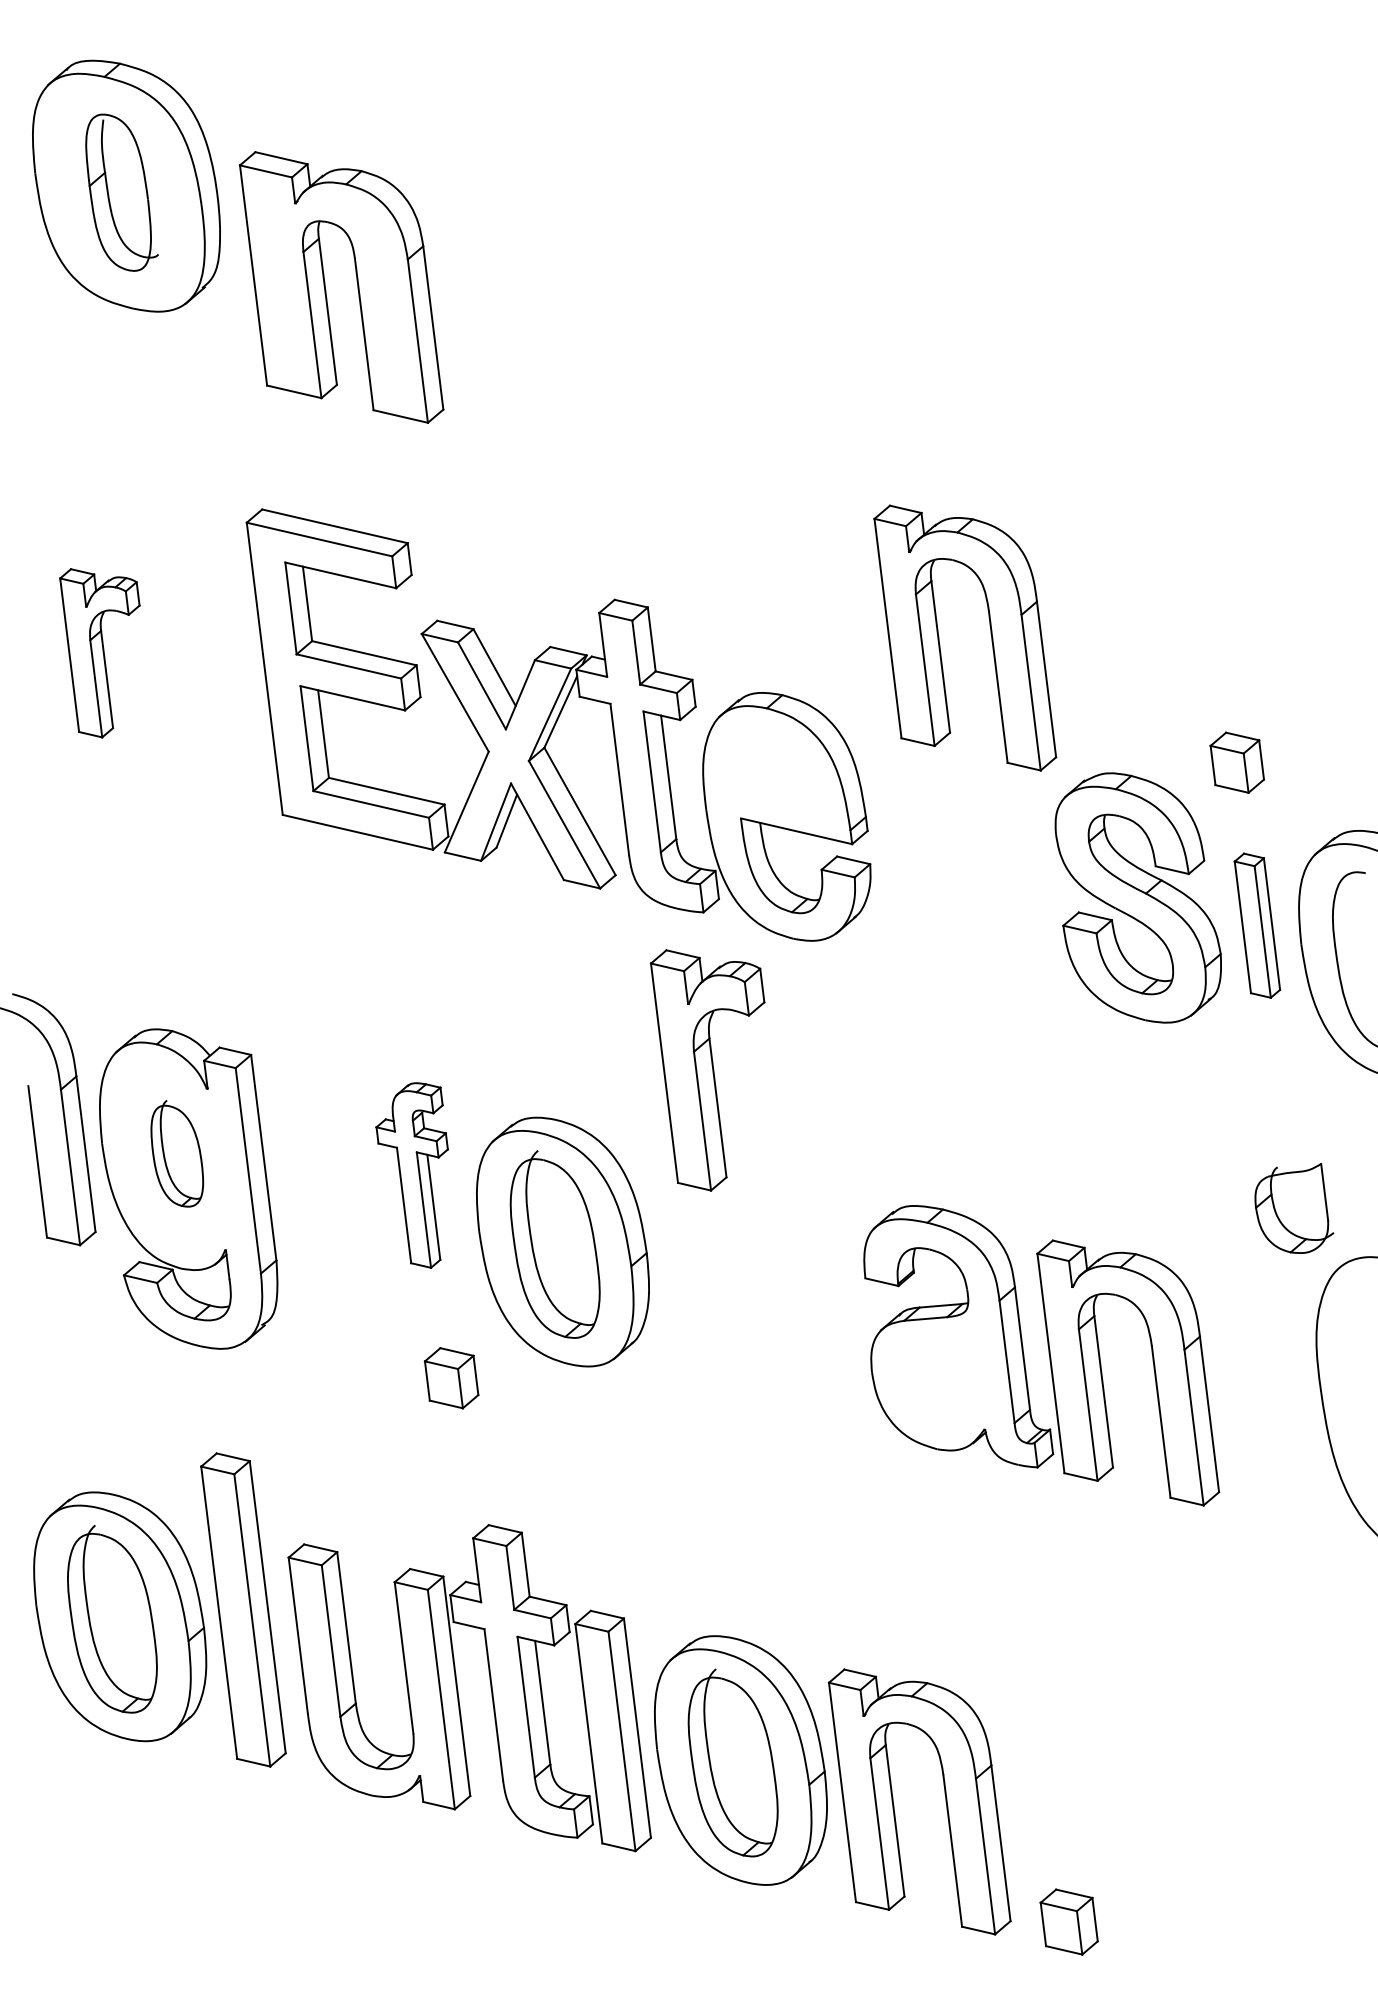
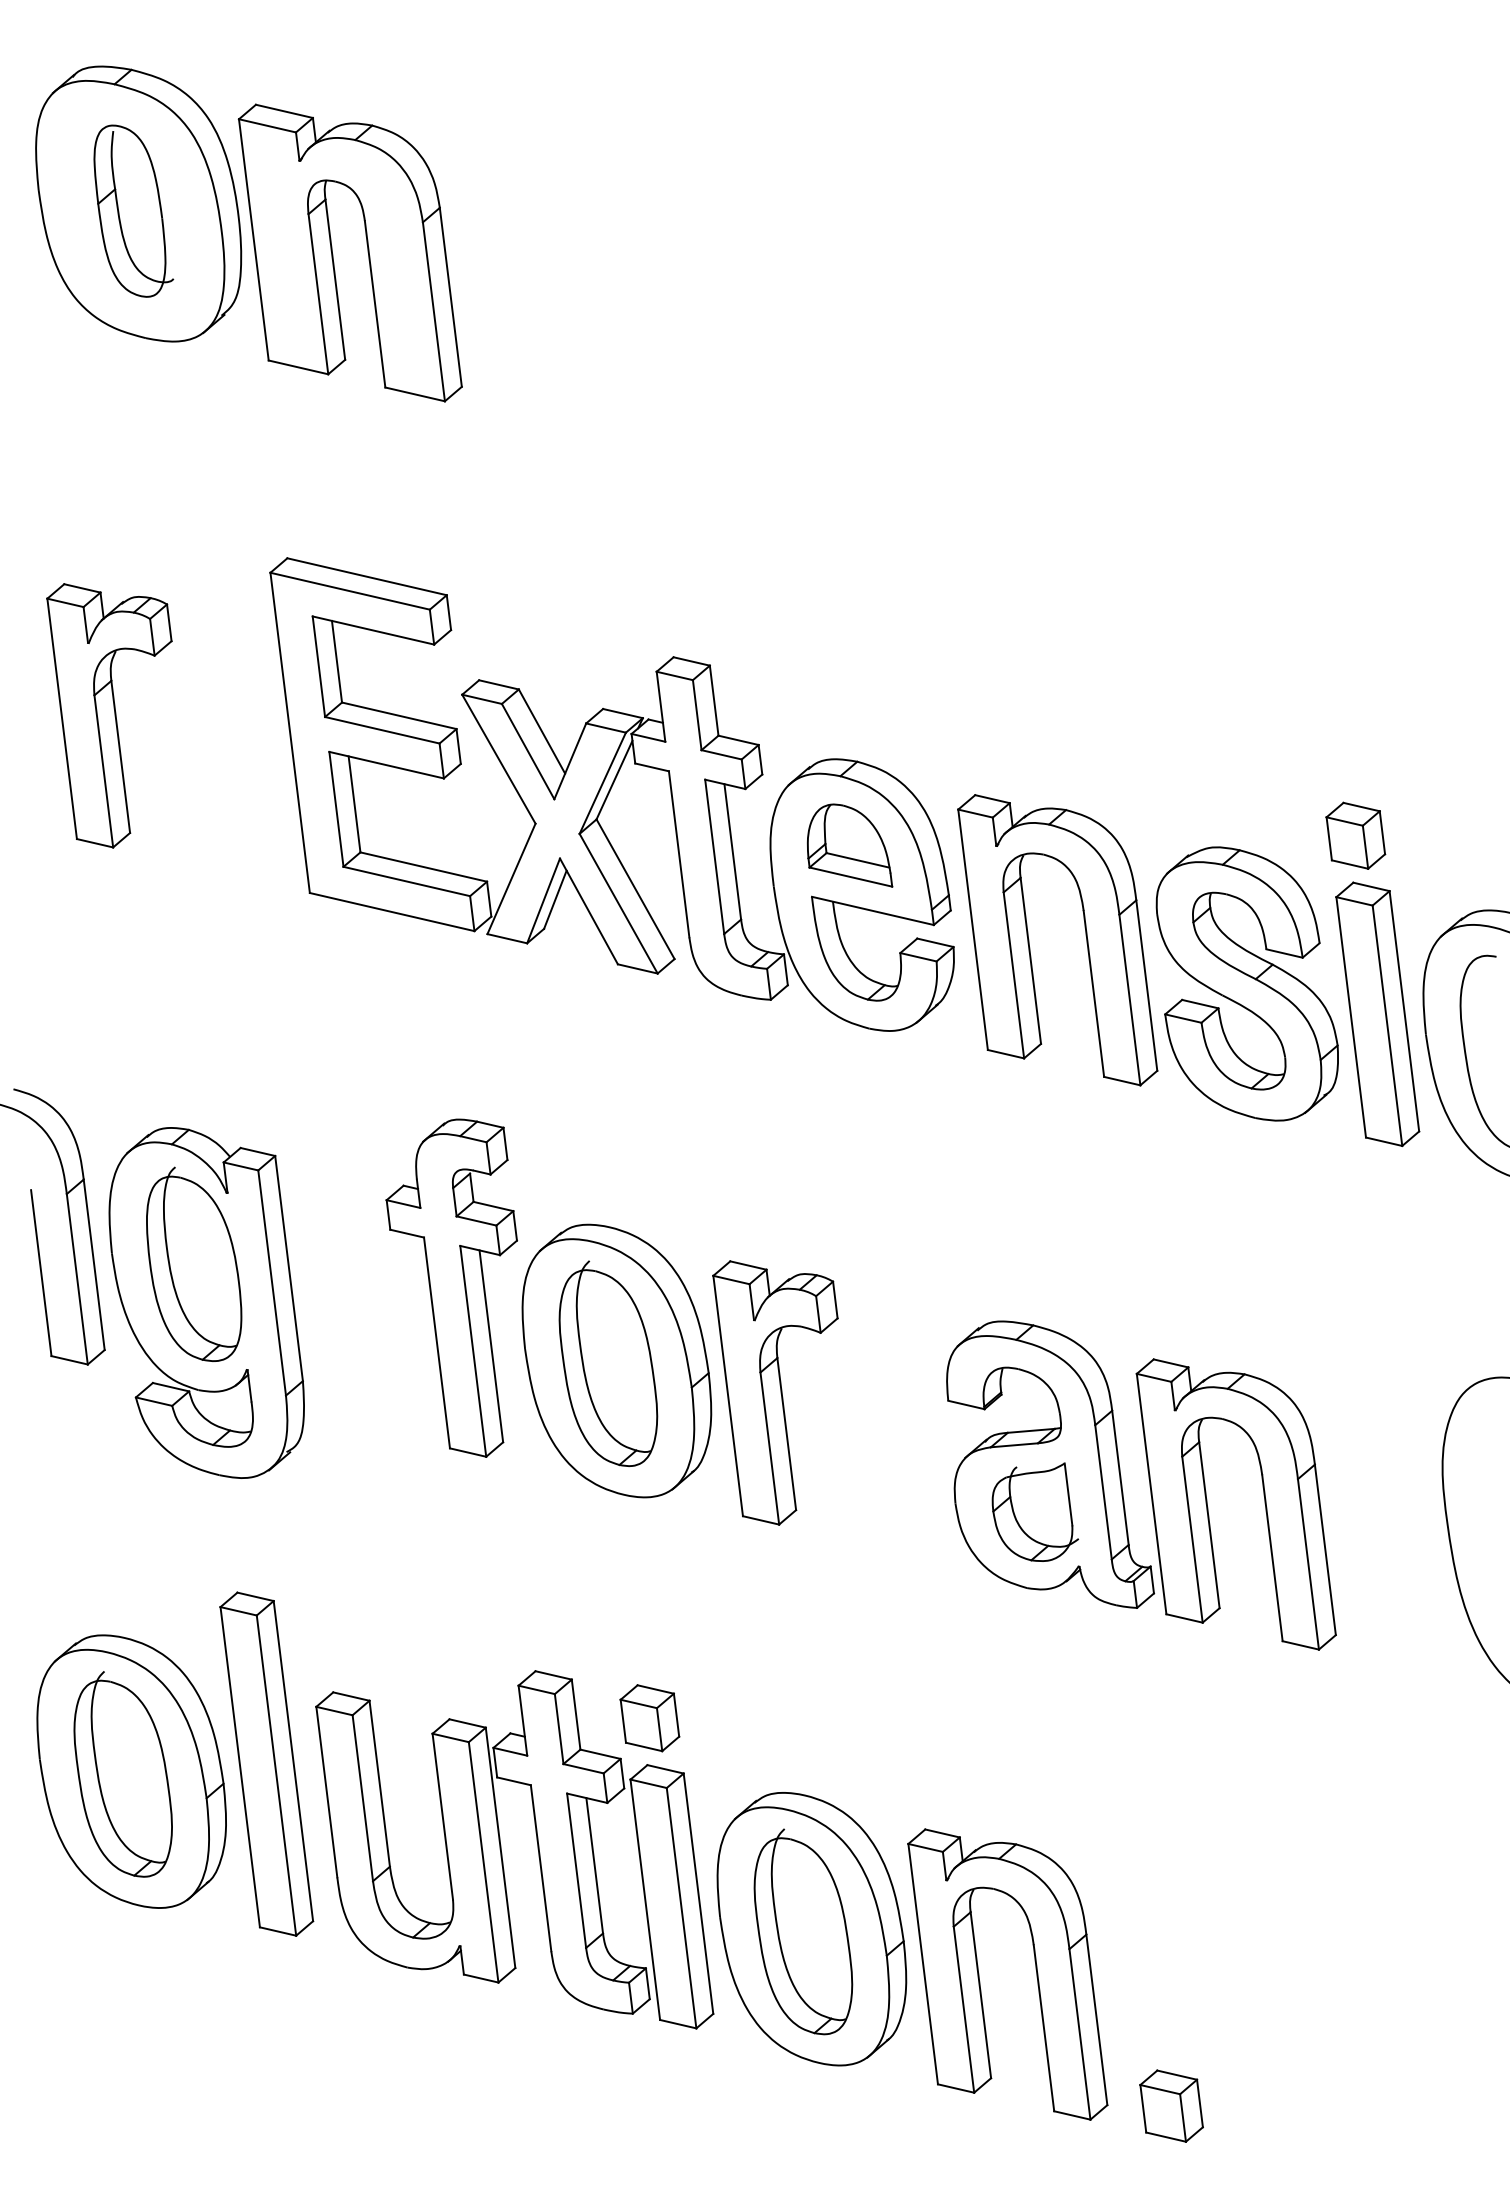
part: (326, 288) -> (333, 254), moved
part: (940, 644) -> (1030, 947), moved
part: (99, 652) -> (109, 715), size x1.43
part: (776, 771) -> (850, 845), added
part: (1257, 925) -> (1377, 1014), size x1.67
part: (707, 1070) -> (775, 1392), moved
part: (177, 1153) -> (194, 1263), size x1.67
part: (412, 1174) -> (451, 1287), size x1.67
part: (1294, 1207) -> (1035, 1511), moved
part: (451, 1378) -> (649, 1718), moved

